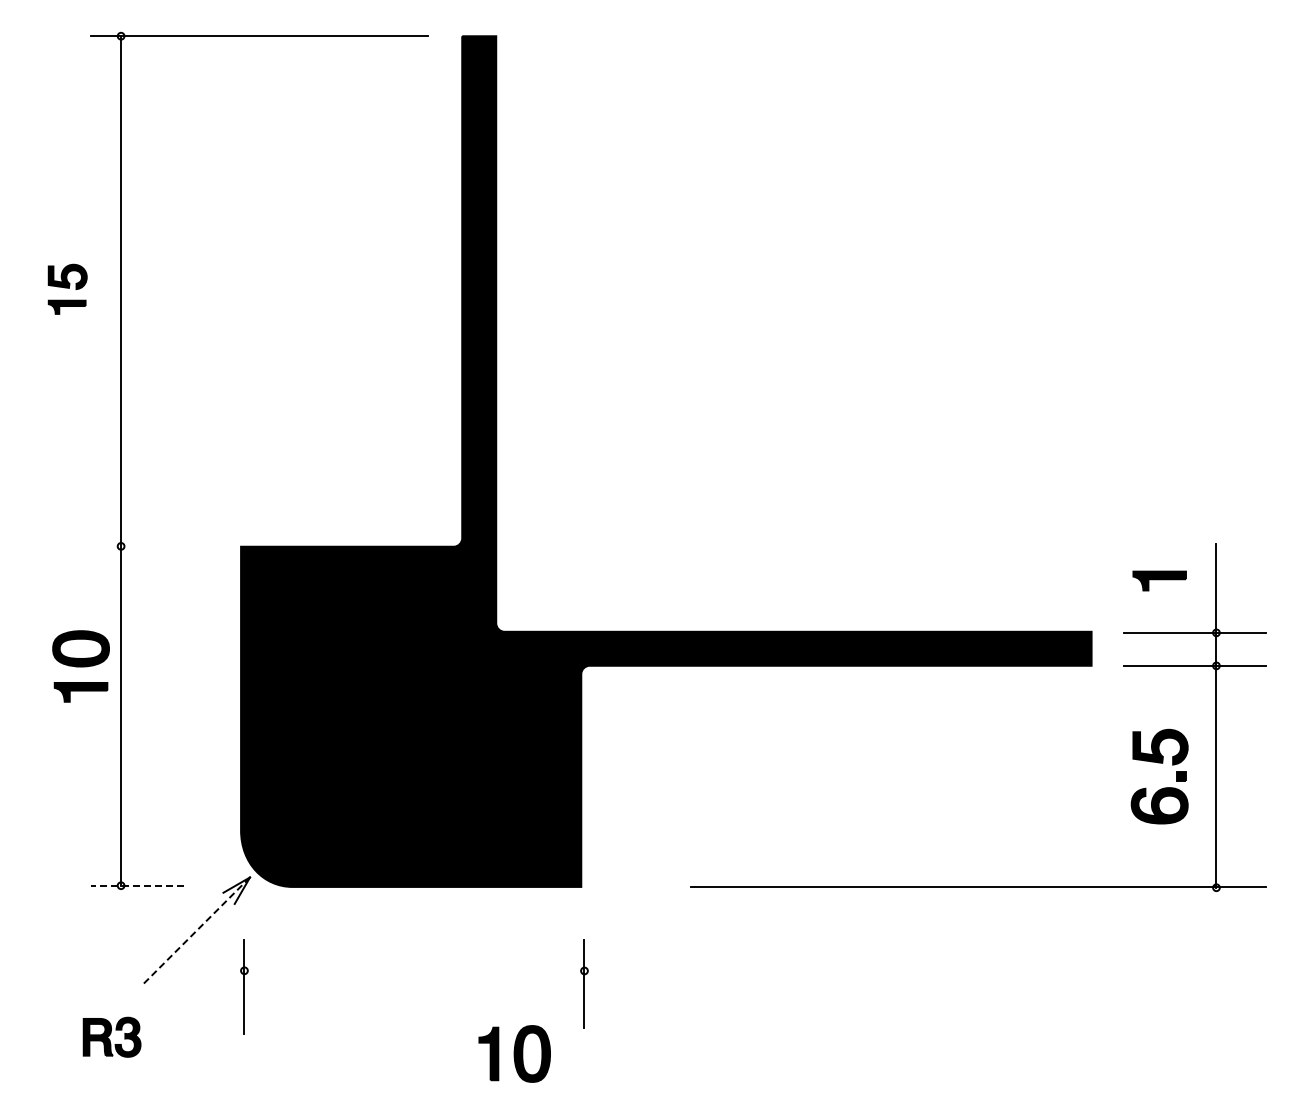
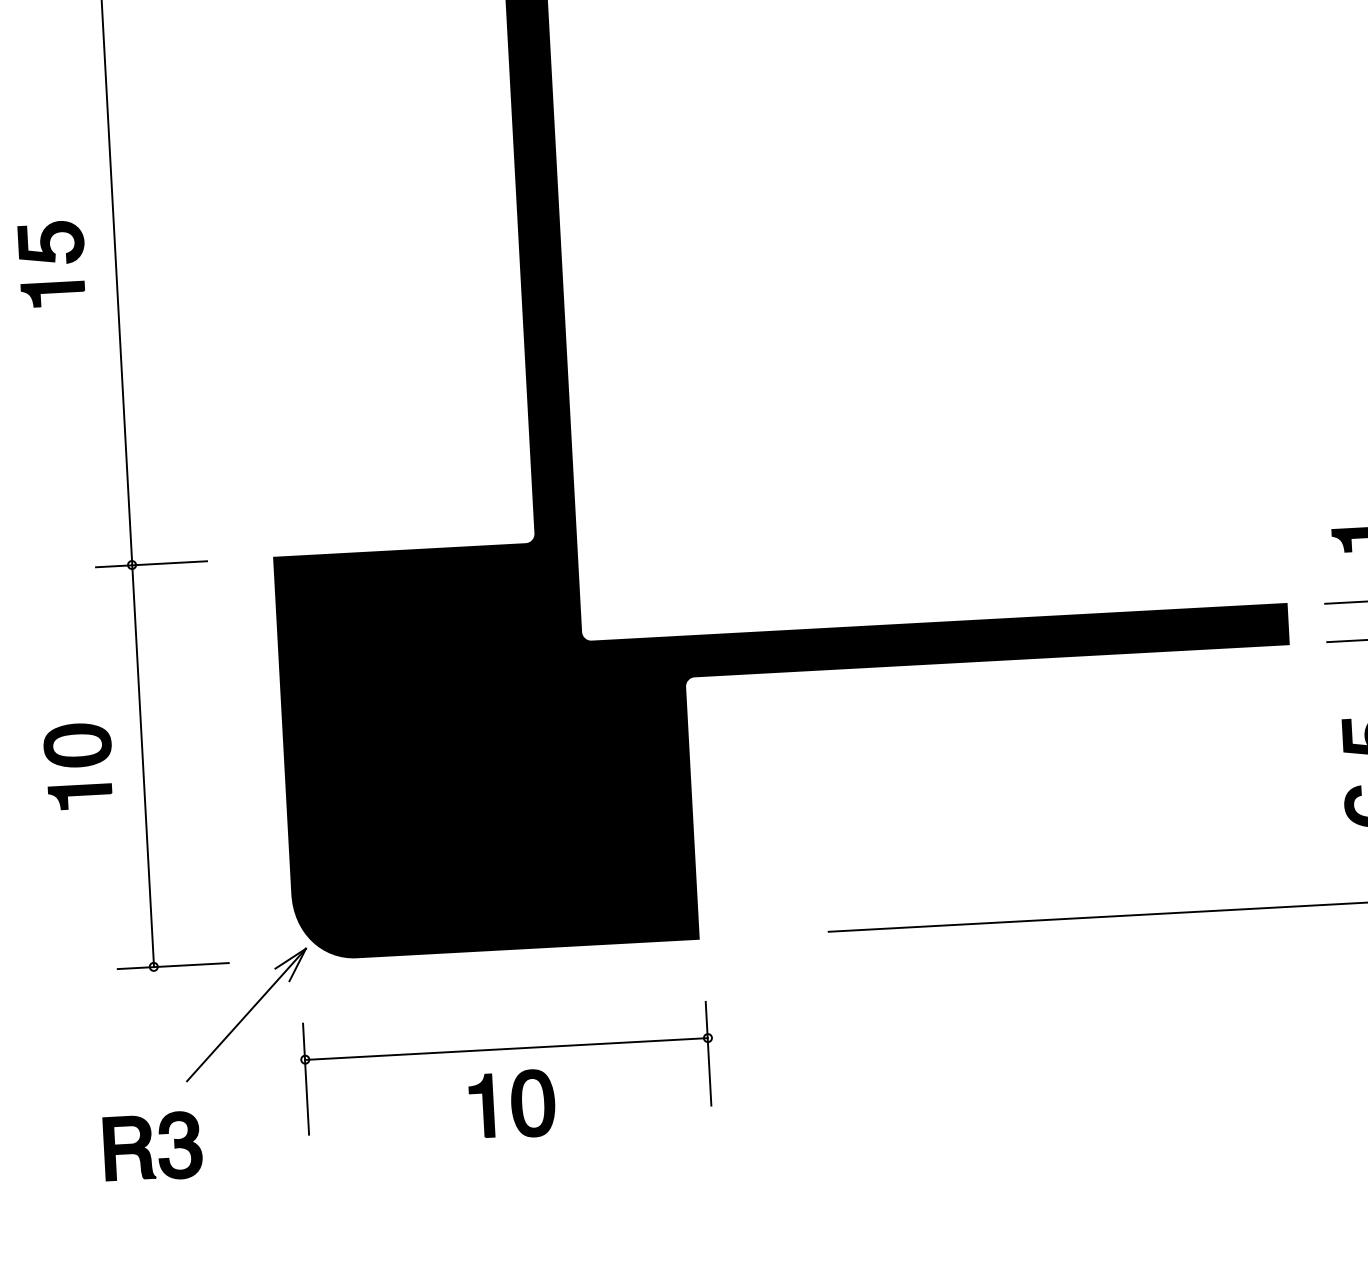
part: (67, 289) -> (52, 264), size x1.43
line: (137, 546) -> (151, 564), added
part: (80, 666) -> (78, 766), moved
line: (137, 885) -> (173, 965), dashed -> solid
line: (197, 930) -> (247, 1014), dashed -> solid
line: (414, 971) -> (506, 1049), added
part: (111, 1037) -> (152, 1147), size x1.43
part: (514, 1053) -> (512, 1103), moved

